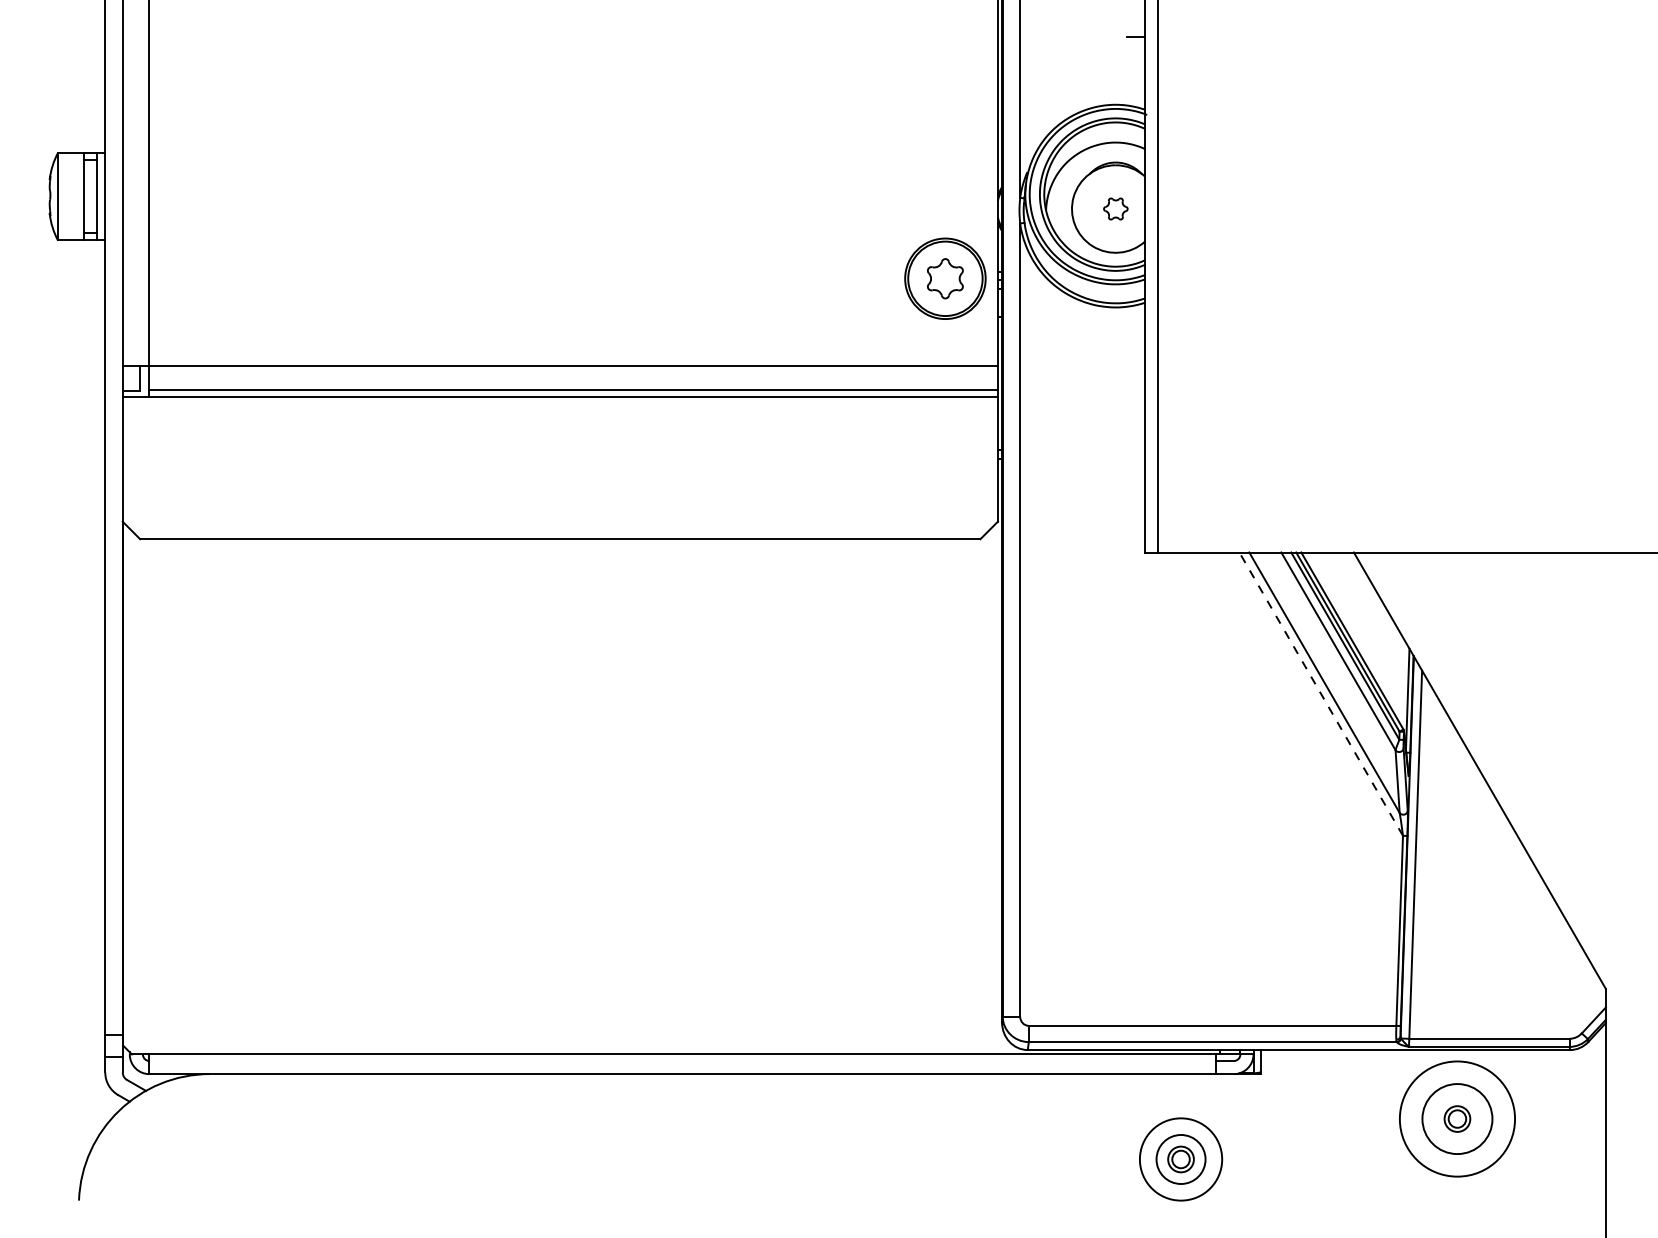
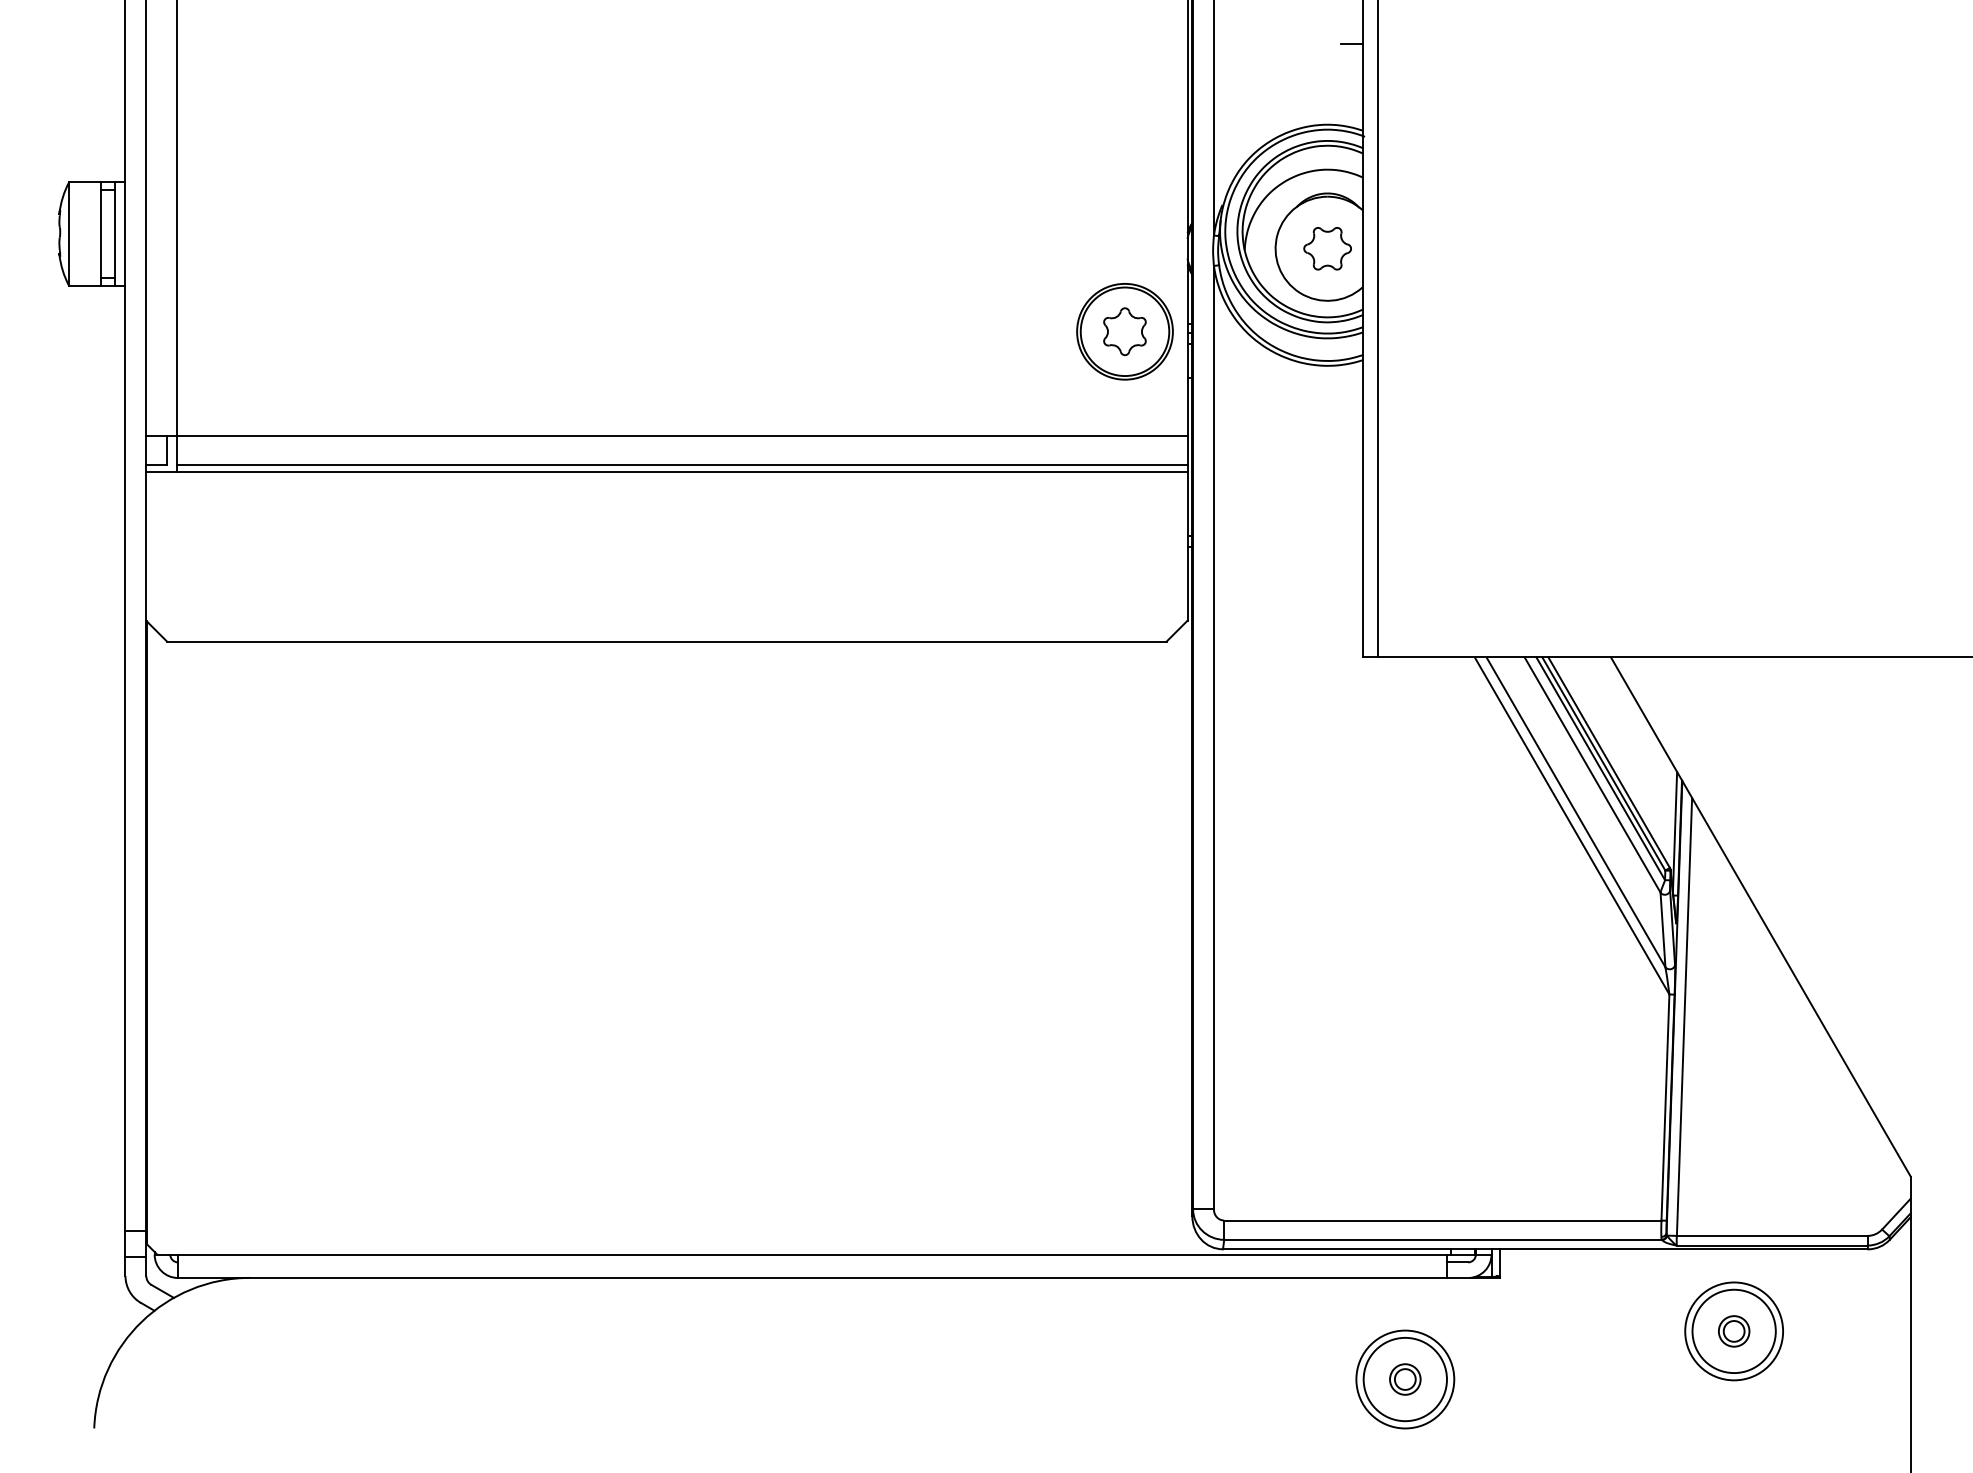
part: (1115, 208) -> (1327, 248), size x1.67
line: (1321, 694) -> (1572, 826), dashed -> solid
circle: (1457, 1118) -> (1734, 1330), size x0.71
circle: (1181, 1159) -> (1405, 1379), size x1.43

